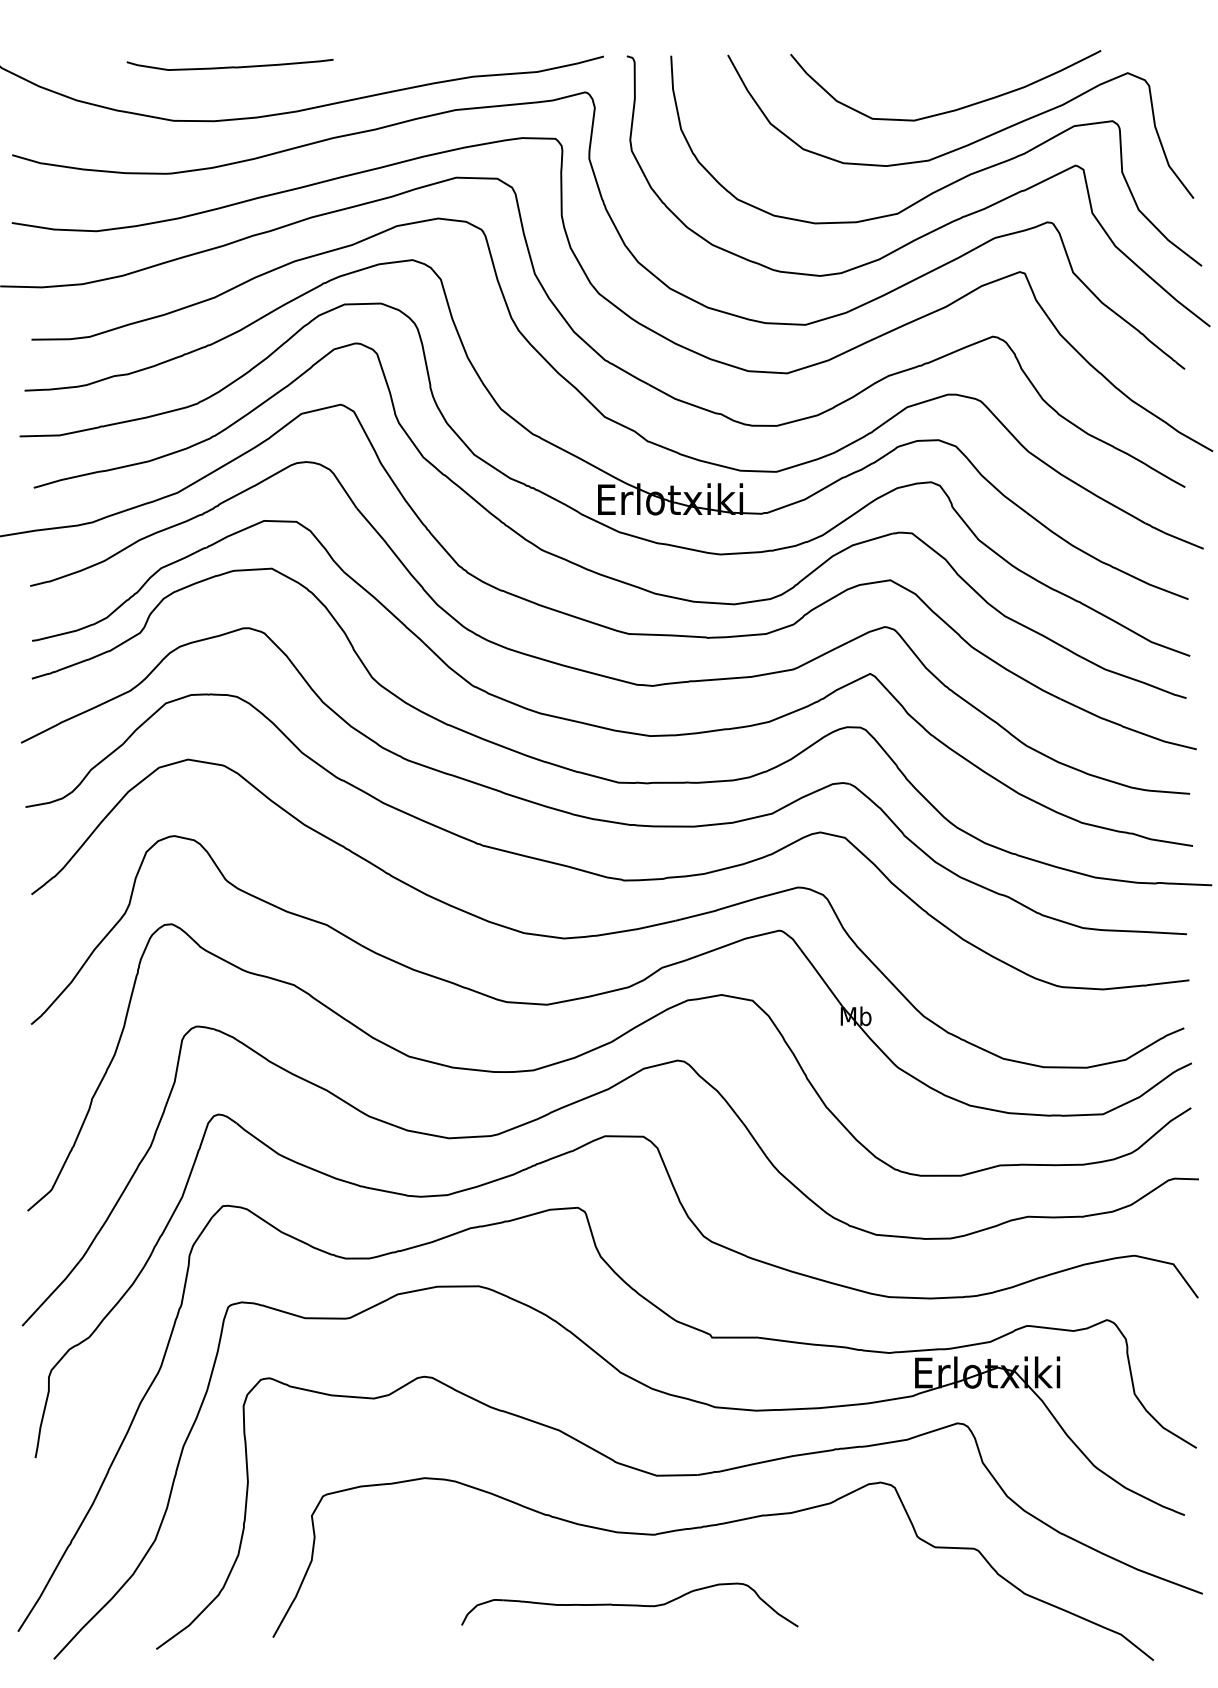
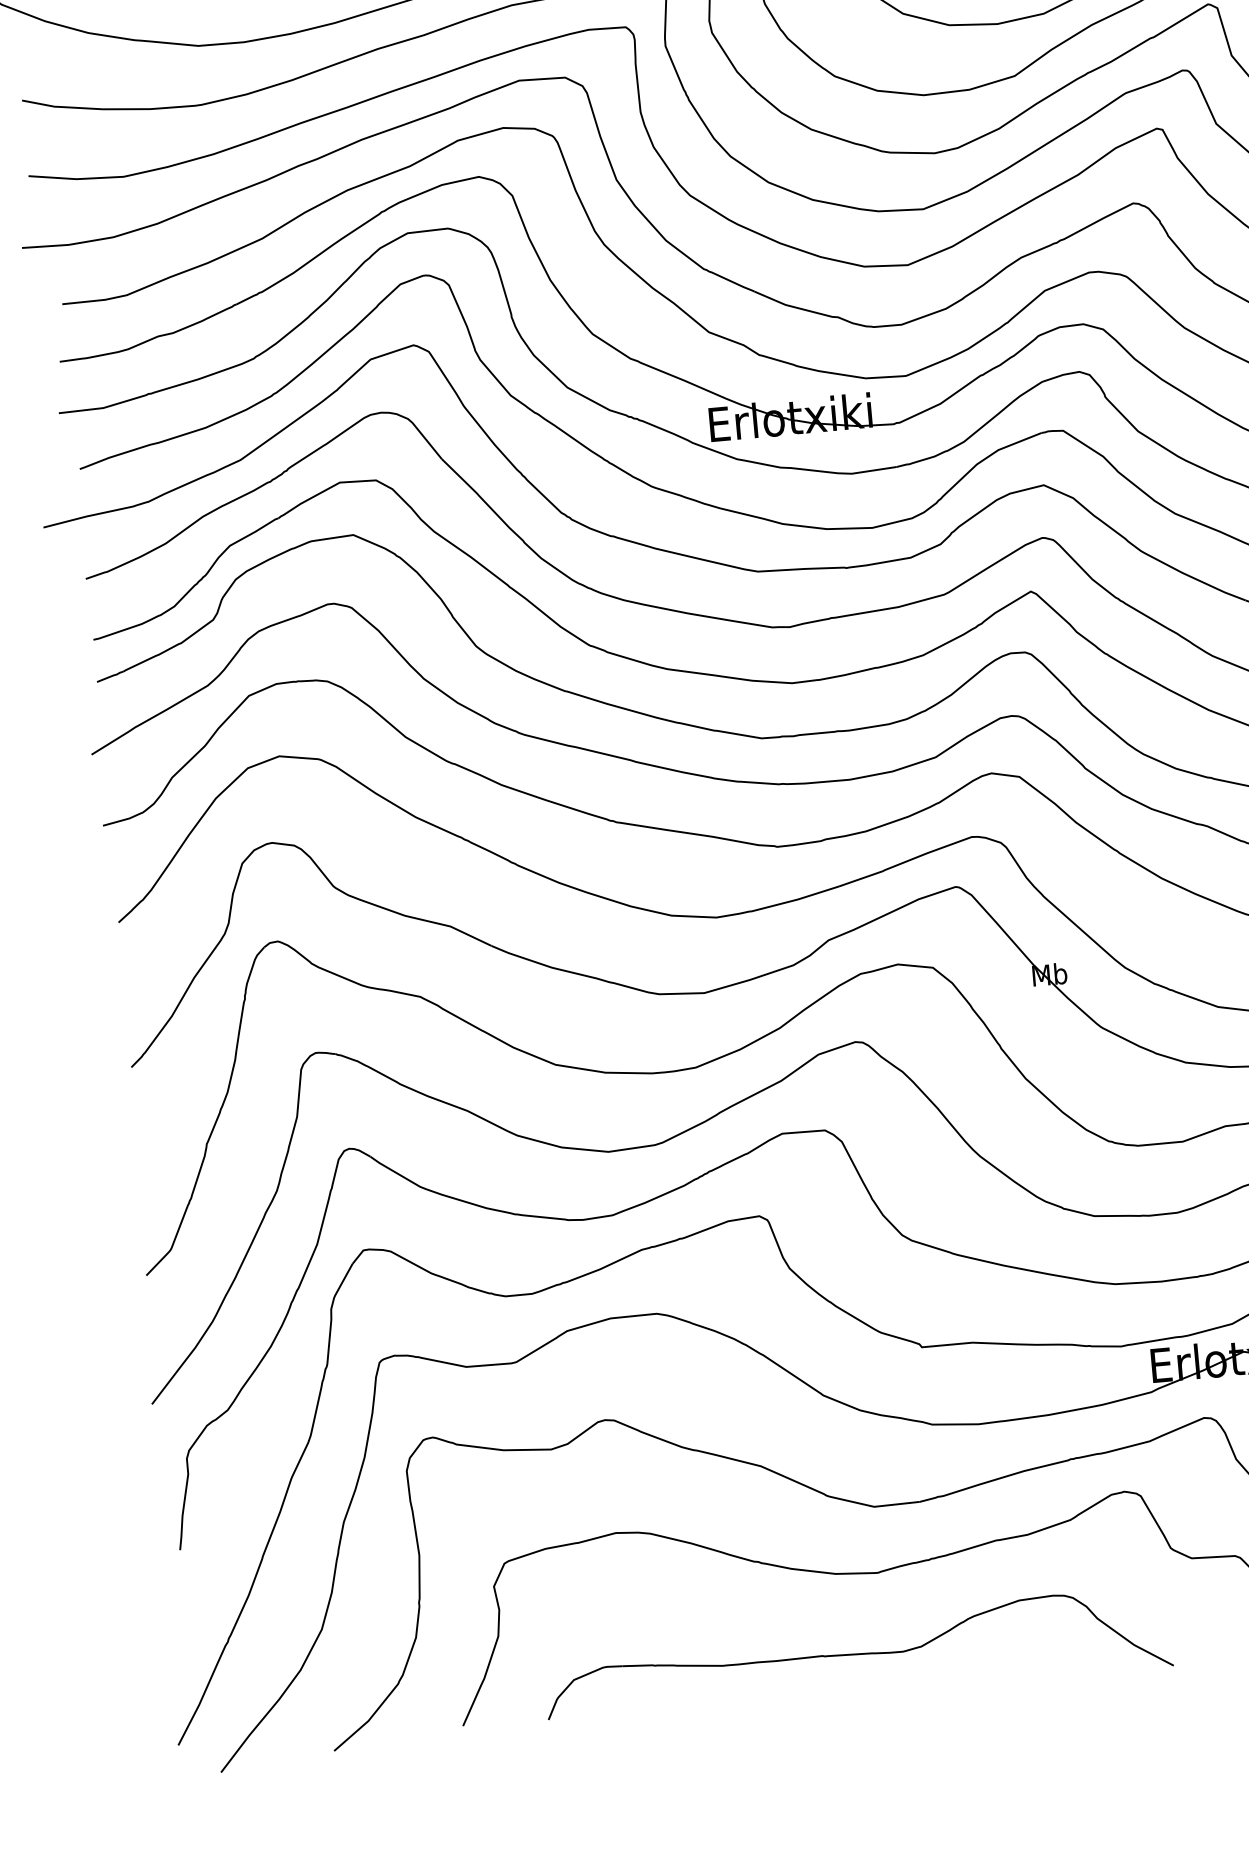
part: (629, 1604) -> (856, 1653), size x1.67

